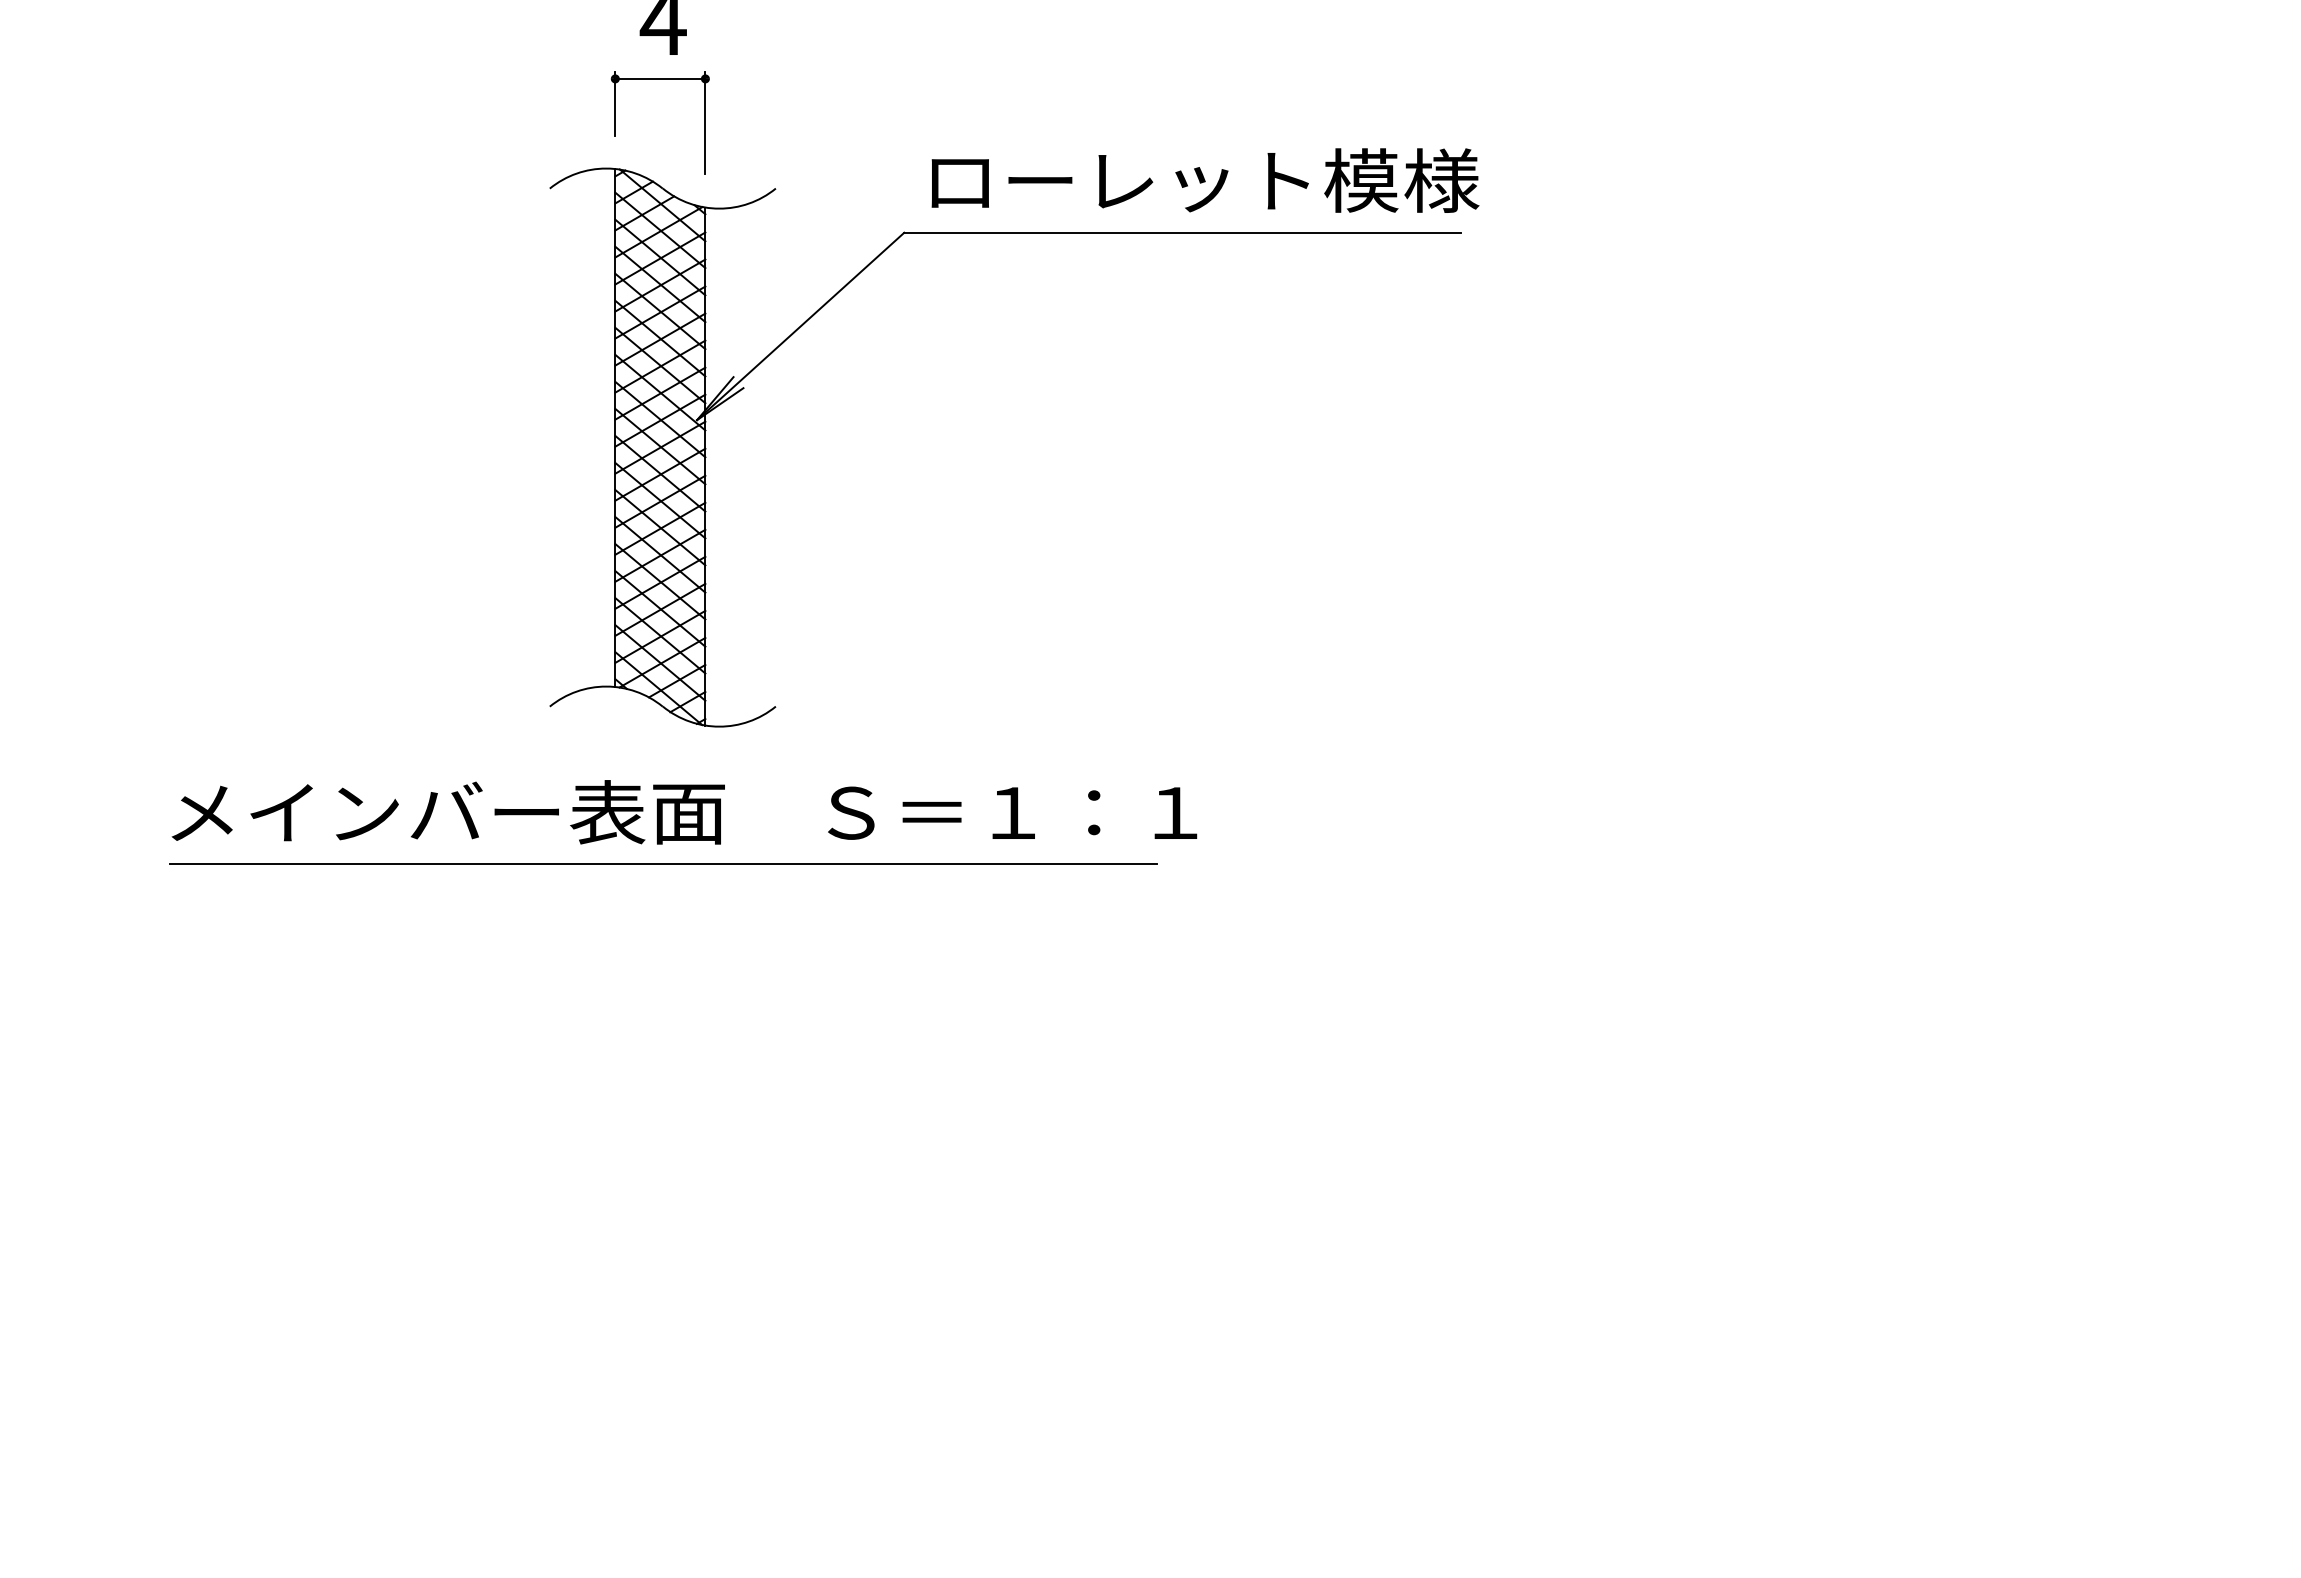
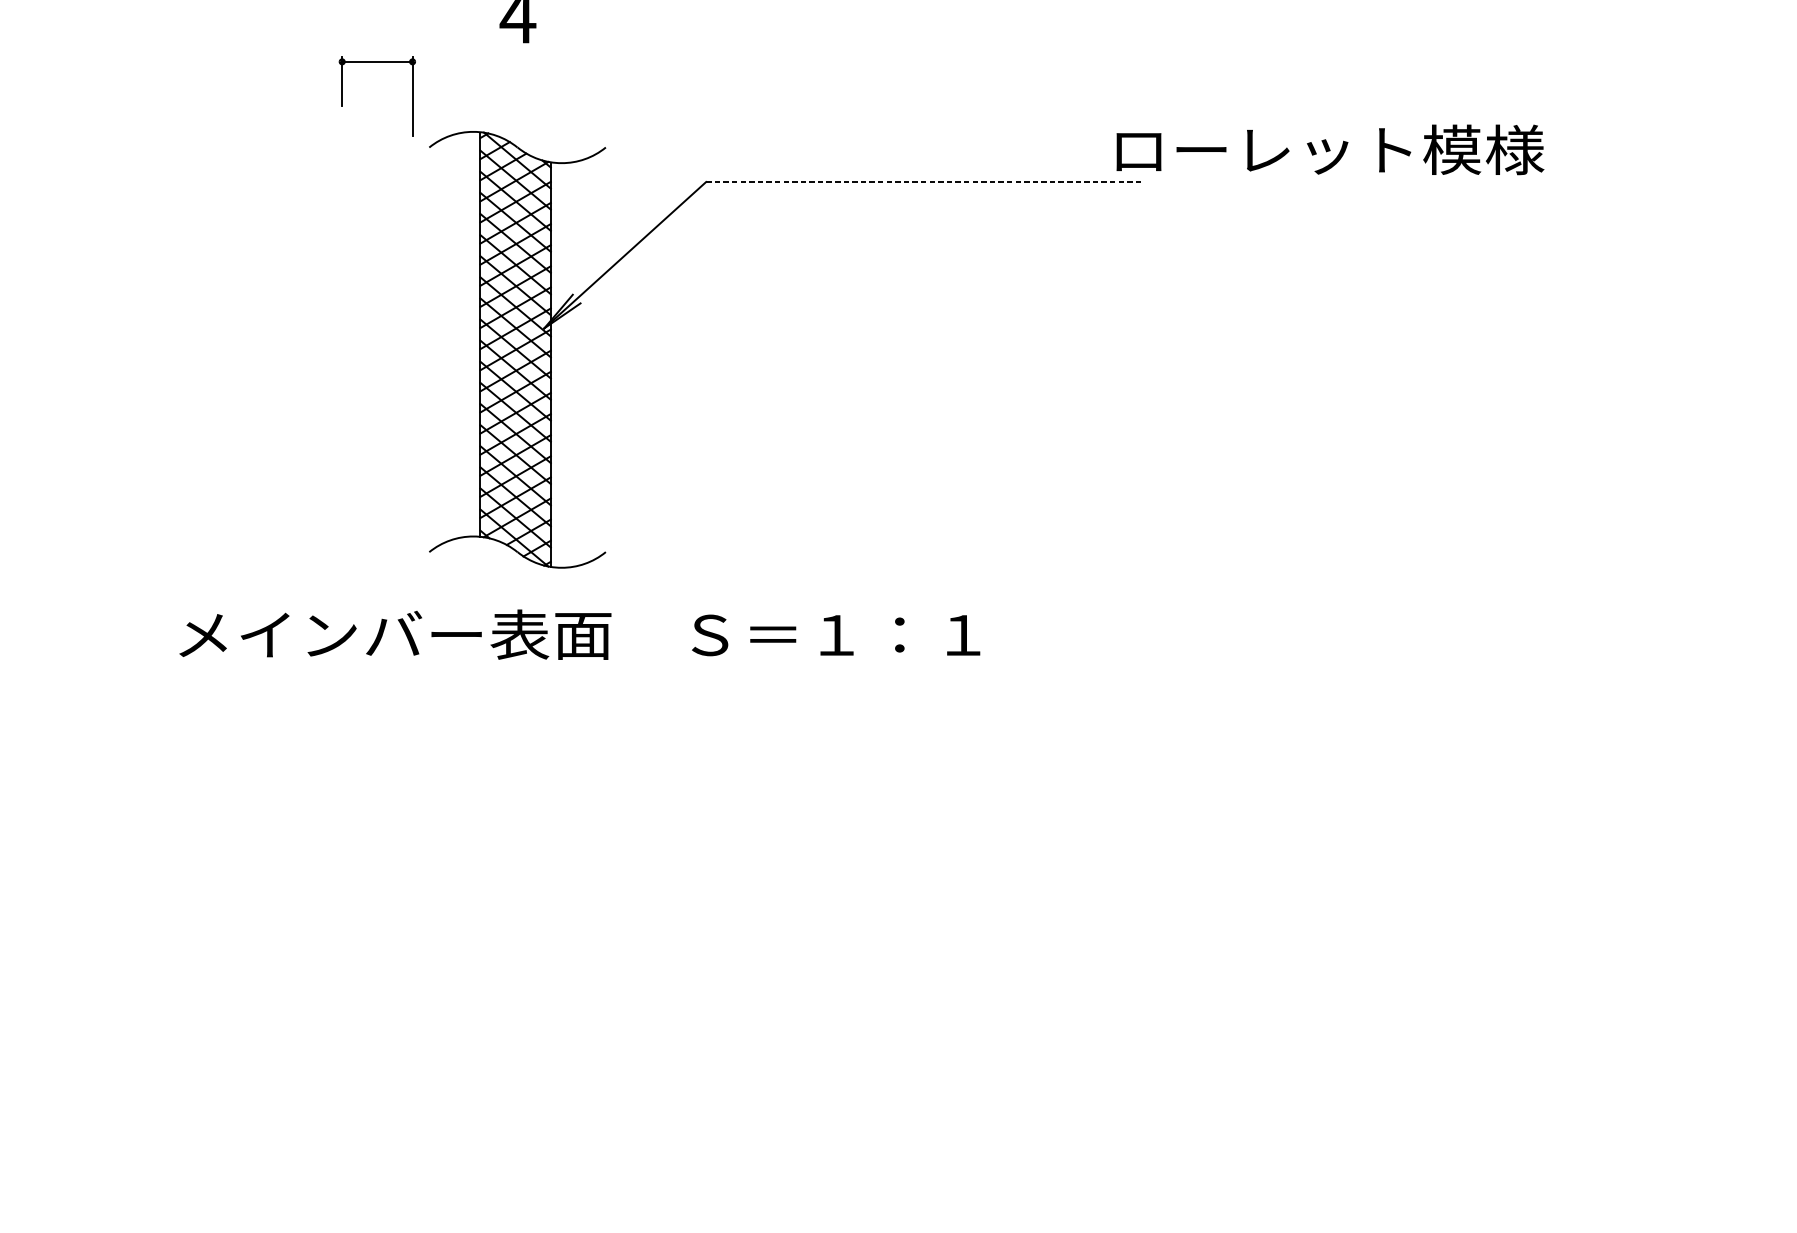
part: (659, 79) -> (376, 62), moved
text: (1205, 180) -> (1330, 149), moved
line: (1182, 232) -> (923, 181), solid -> dashed
text: (684, 812) -> (579, 634), moved
line: (663, 863) -> (518, 674), removed

